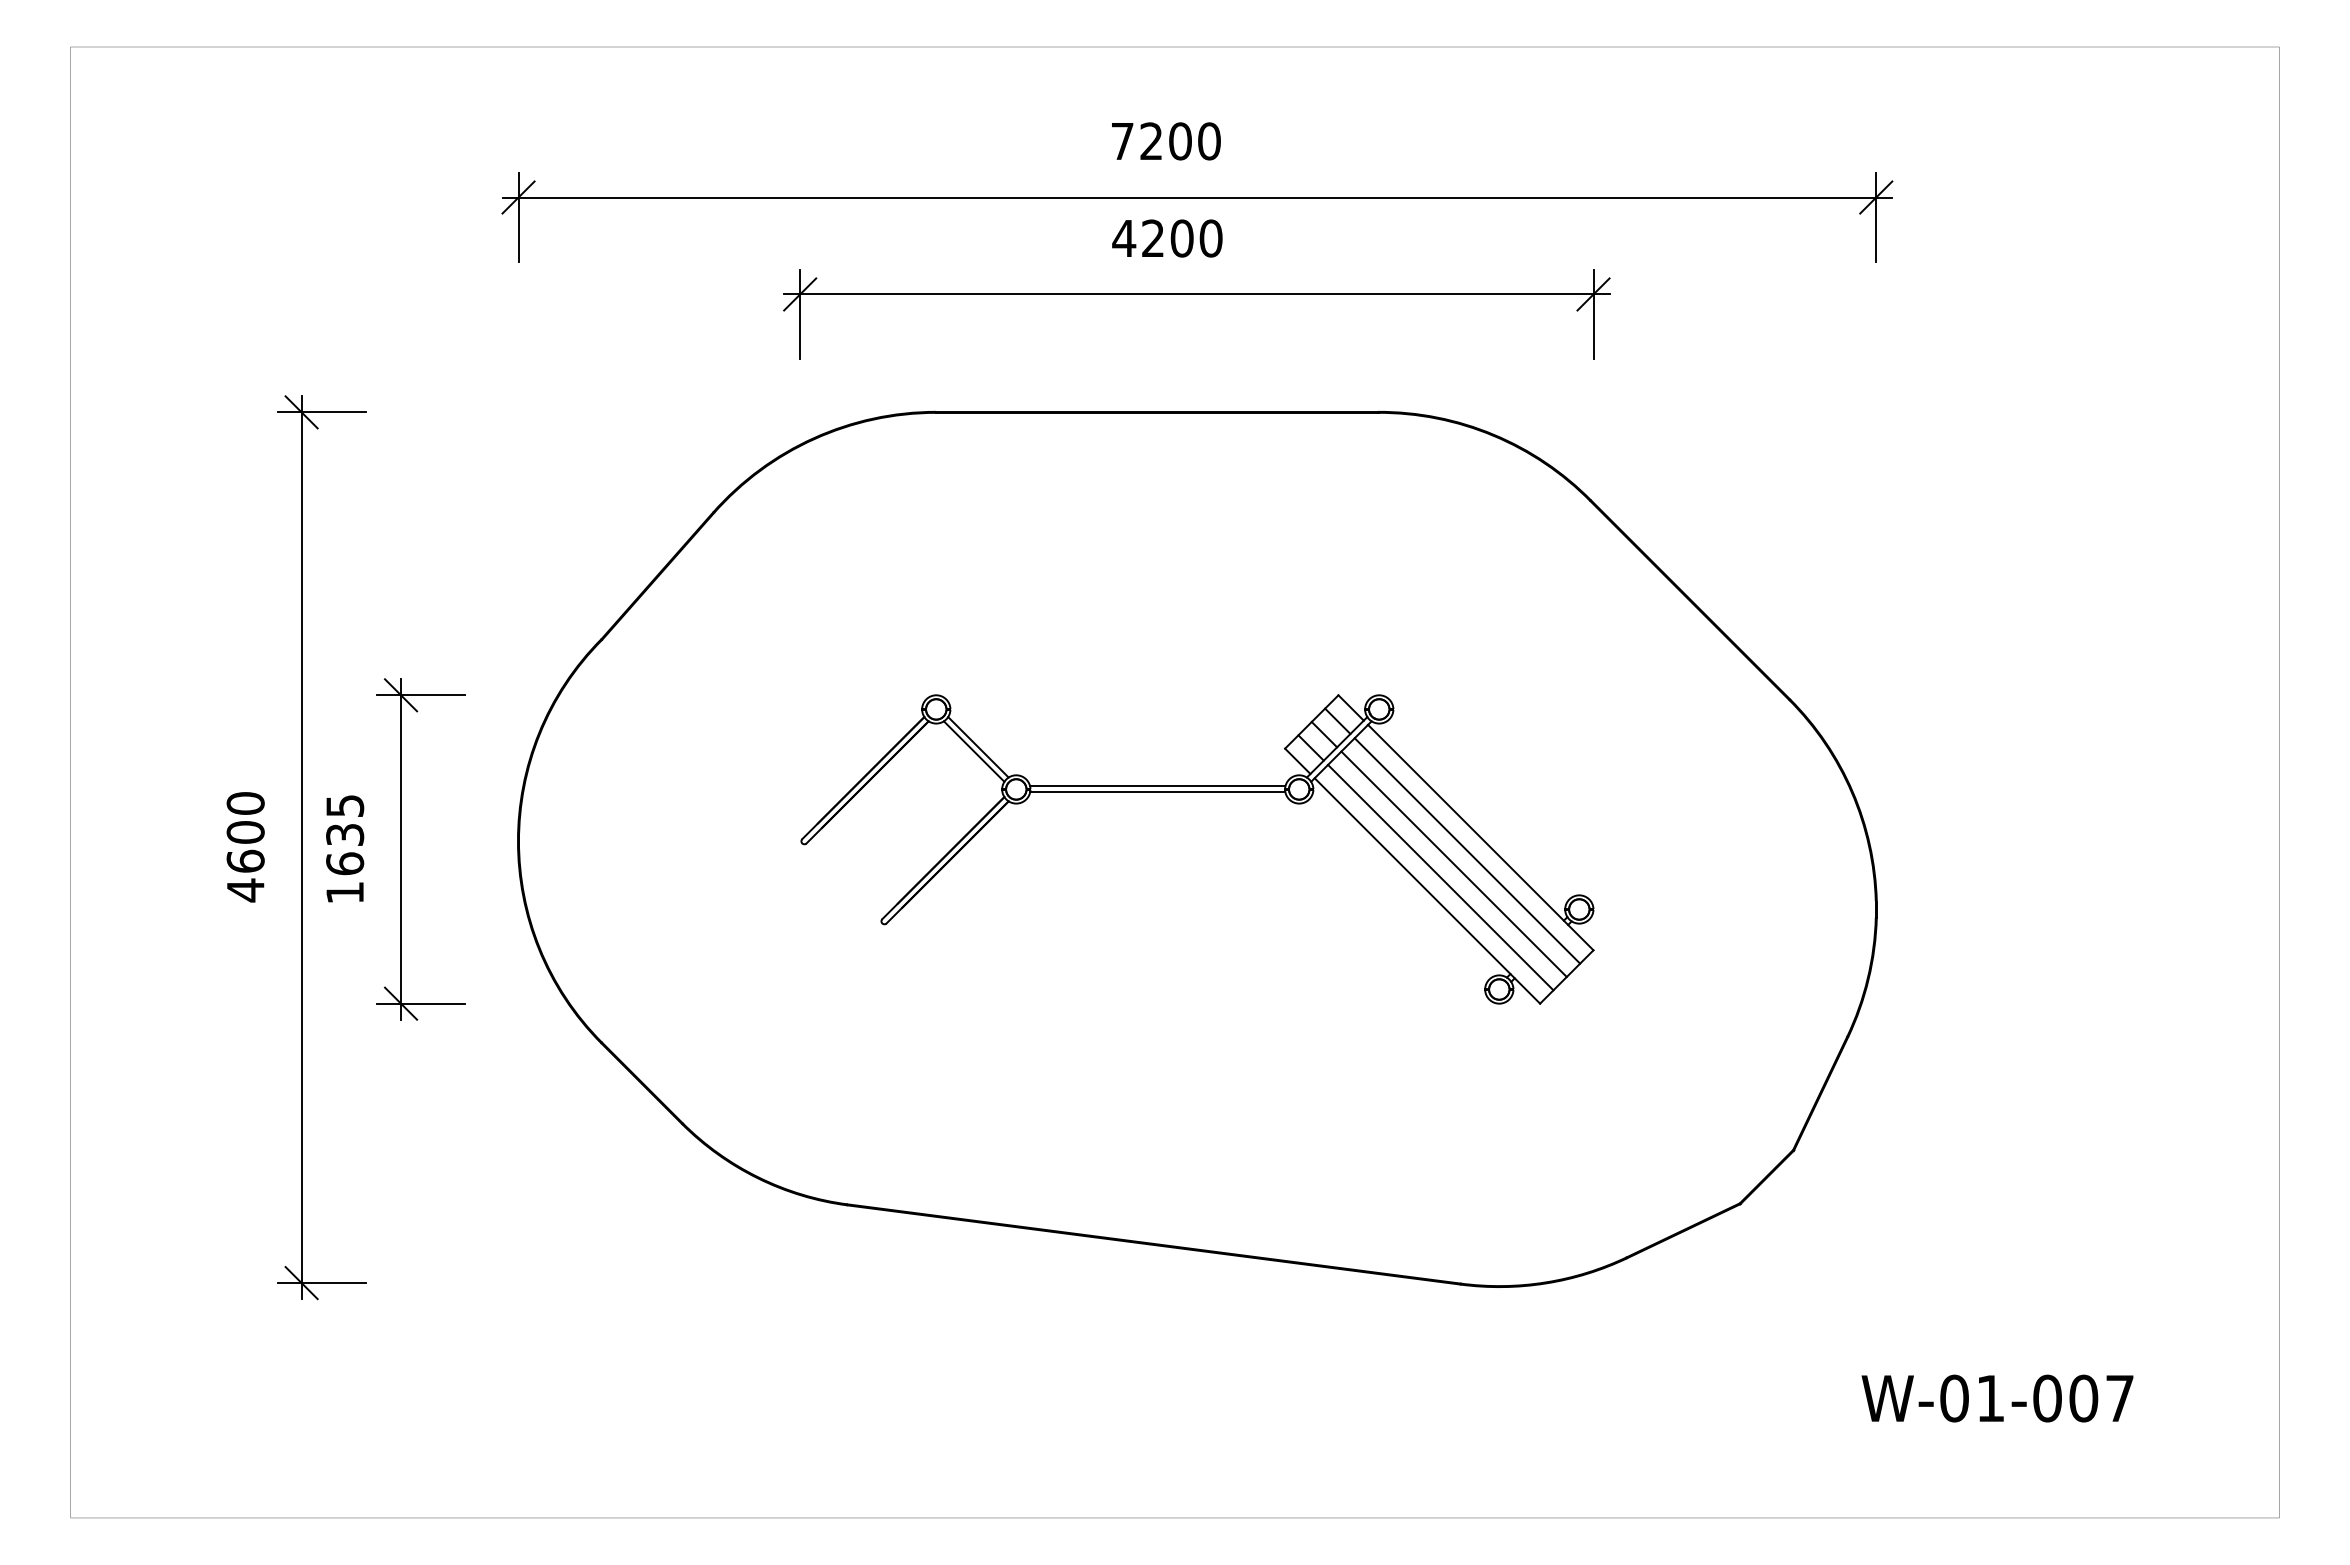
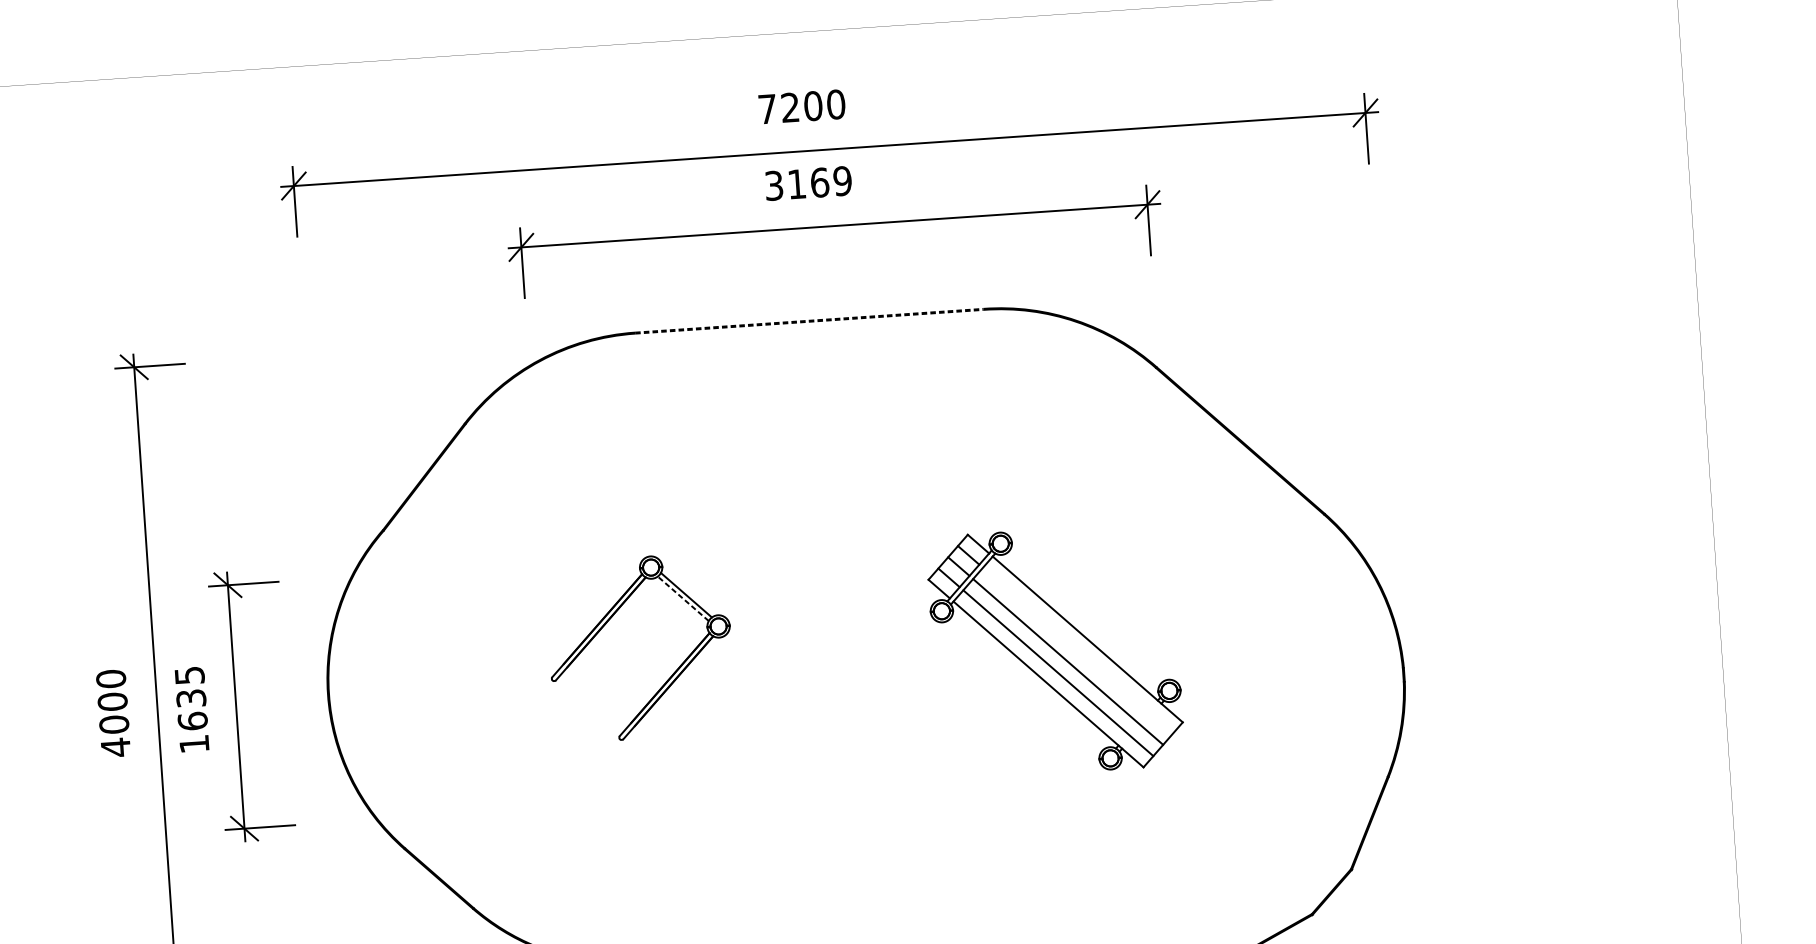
text: (1167, 238) -> (808, 183), 4200 -> 3169
line: (1157, 412) -> (809, 321), solid -> dashed
line: (974, 751) -> (683, 598), solid -> dashed
line: (1157, 786) -> (829, 616), removed
line: (1157, 792) -> (830, 621), removed
line: (1467, 850) -> (1078, 650), removed
text: (245, 860) -> (114, 724), 4600 -> 4000

